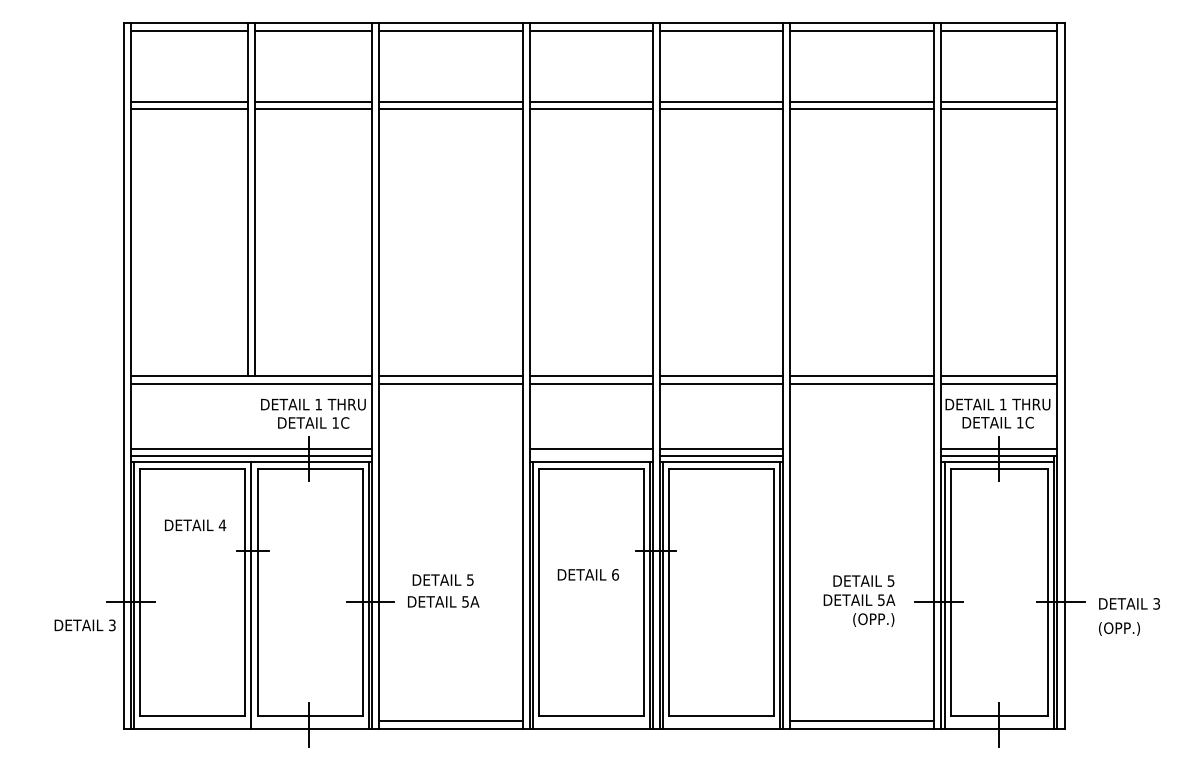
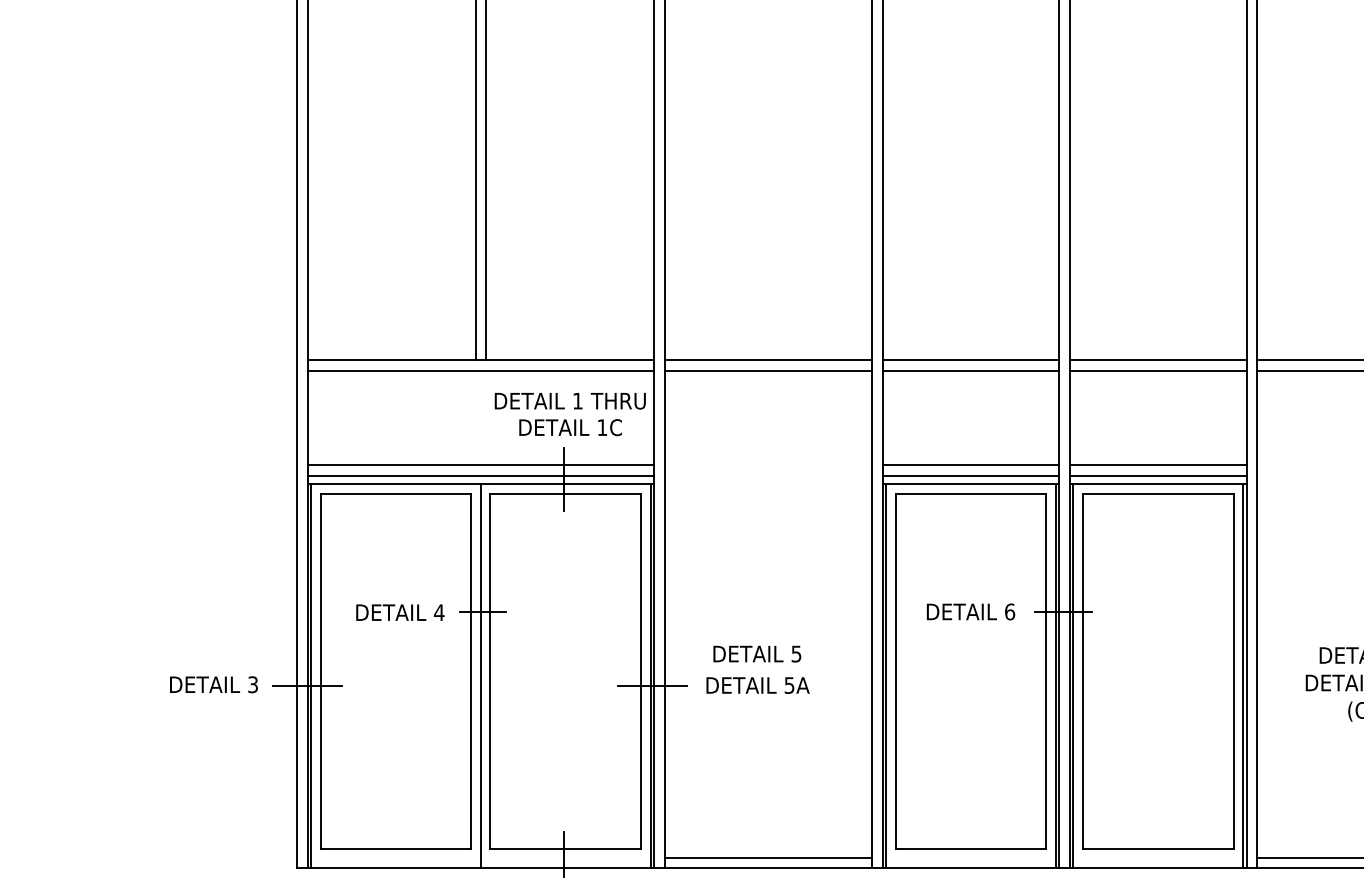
line: (591, 456) -> (971, 475), added
text: (195, 524) -> (400, 611), moved
text: (587, 574) -> (969, 611), moved
text: (84, 625) -> (212, 684), moved

